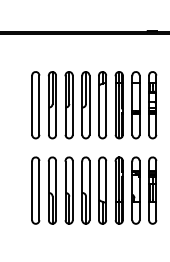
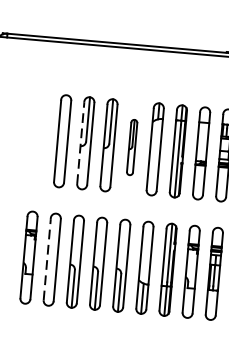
line: (48, 105) -> (80, 143), solid -> dashed
part: (85, 105) -> (131, 147), size x0.6
part: (18, 190) -> (28, 257), added
line: (32, 190) -> (47, 259), solid -> dashed

